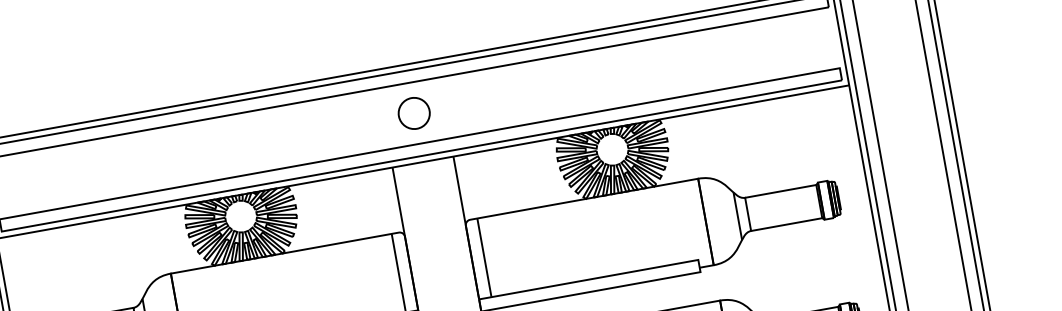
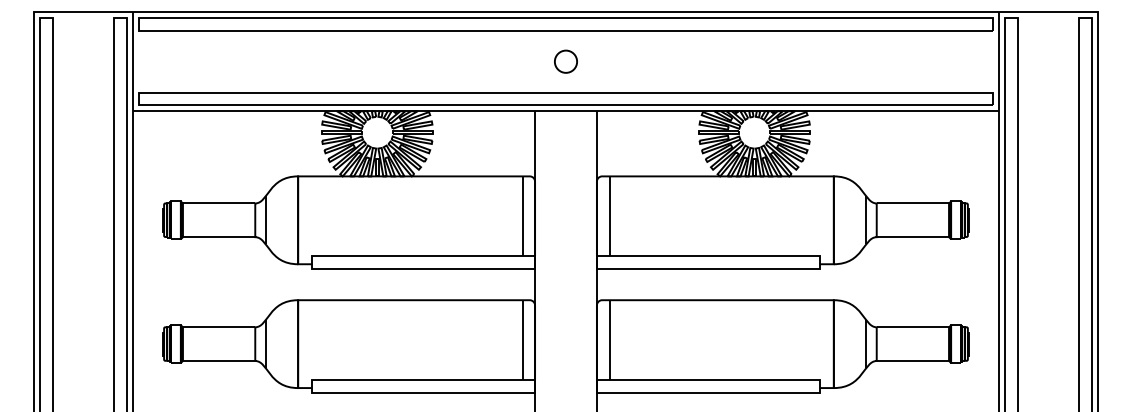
part: (413, 113) -> (565, 61), size x0.71

